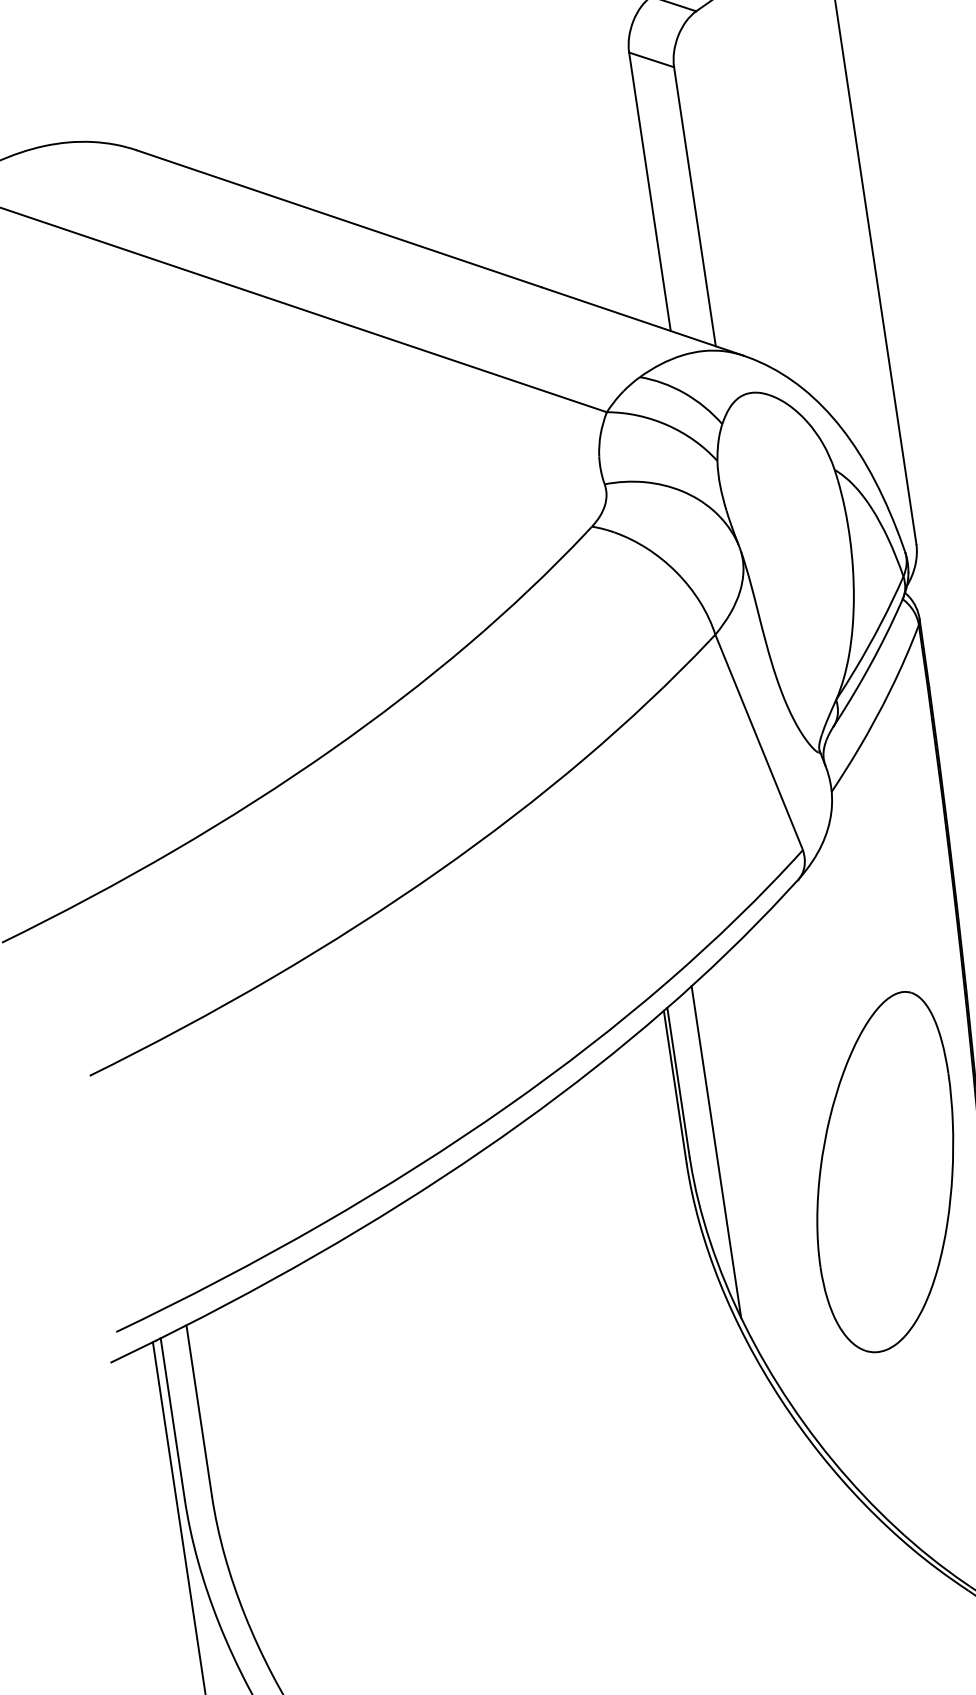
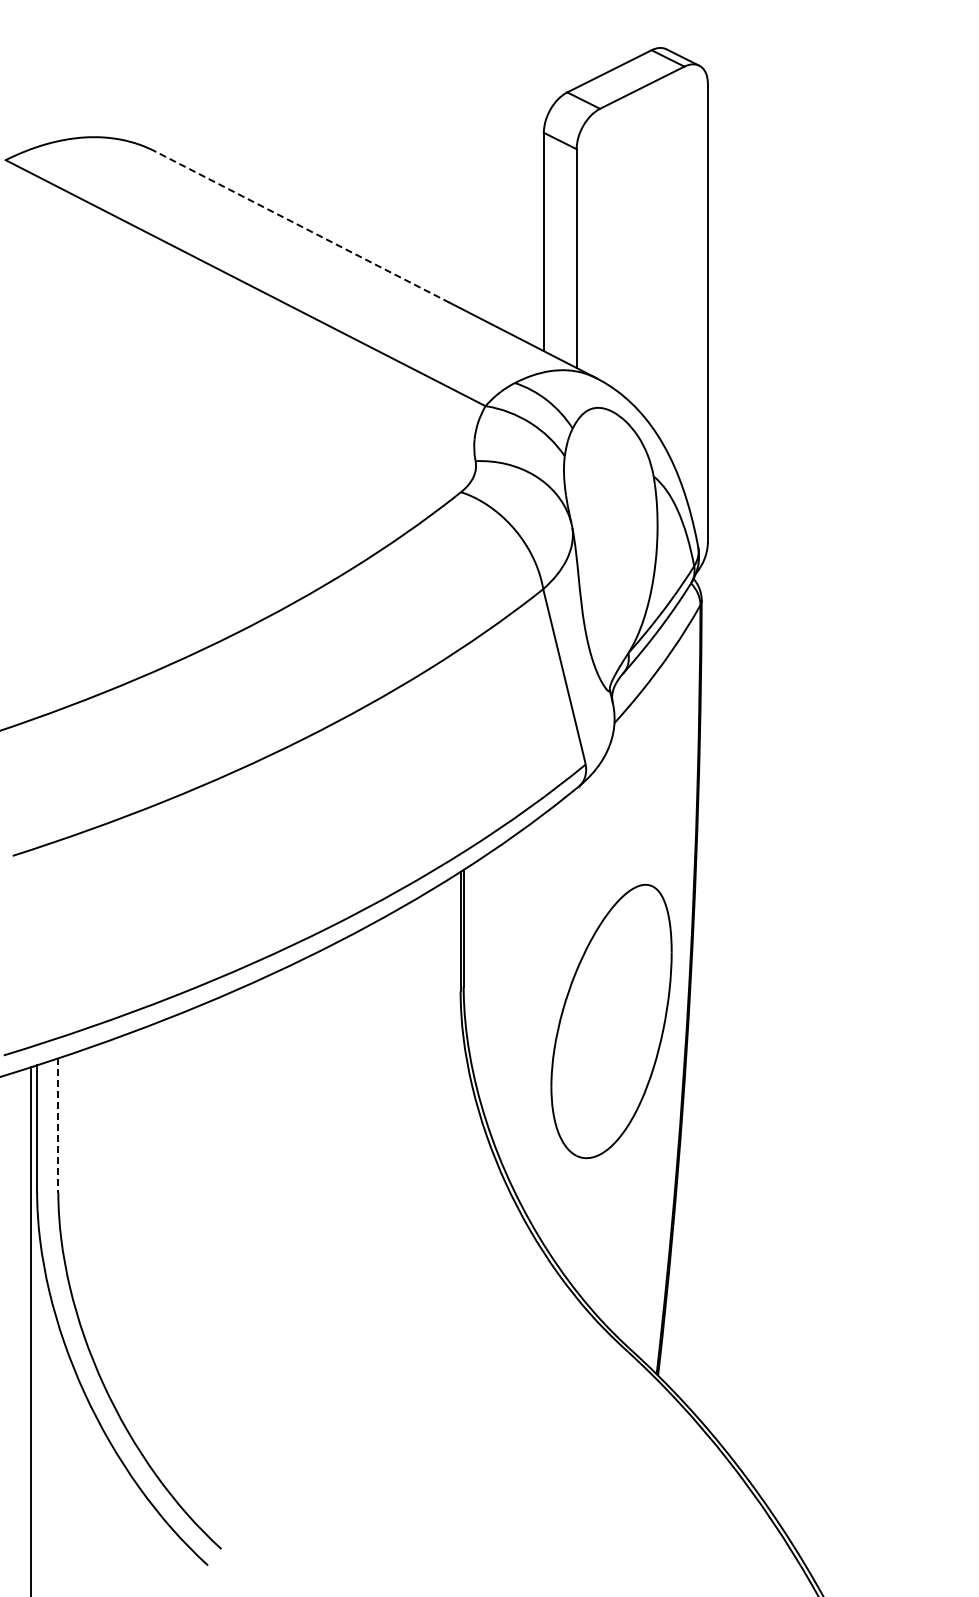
line: (339, 219) -> (302, 227), solid -> dashed
line: (716, 1152) -> (484, 986), removed
line: (199, 1410) -> (58, 1125), solid -> dashed

